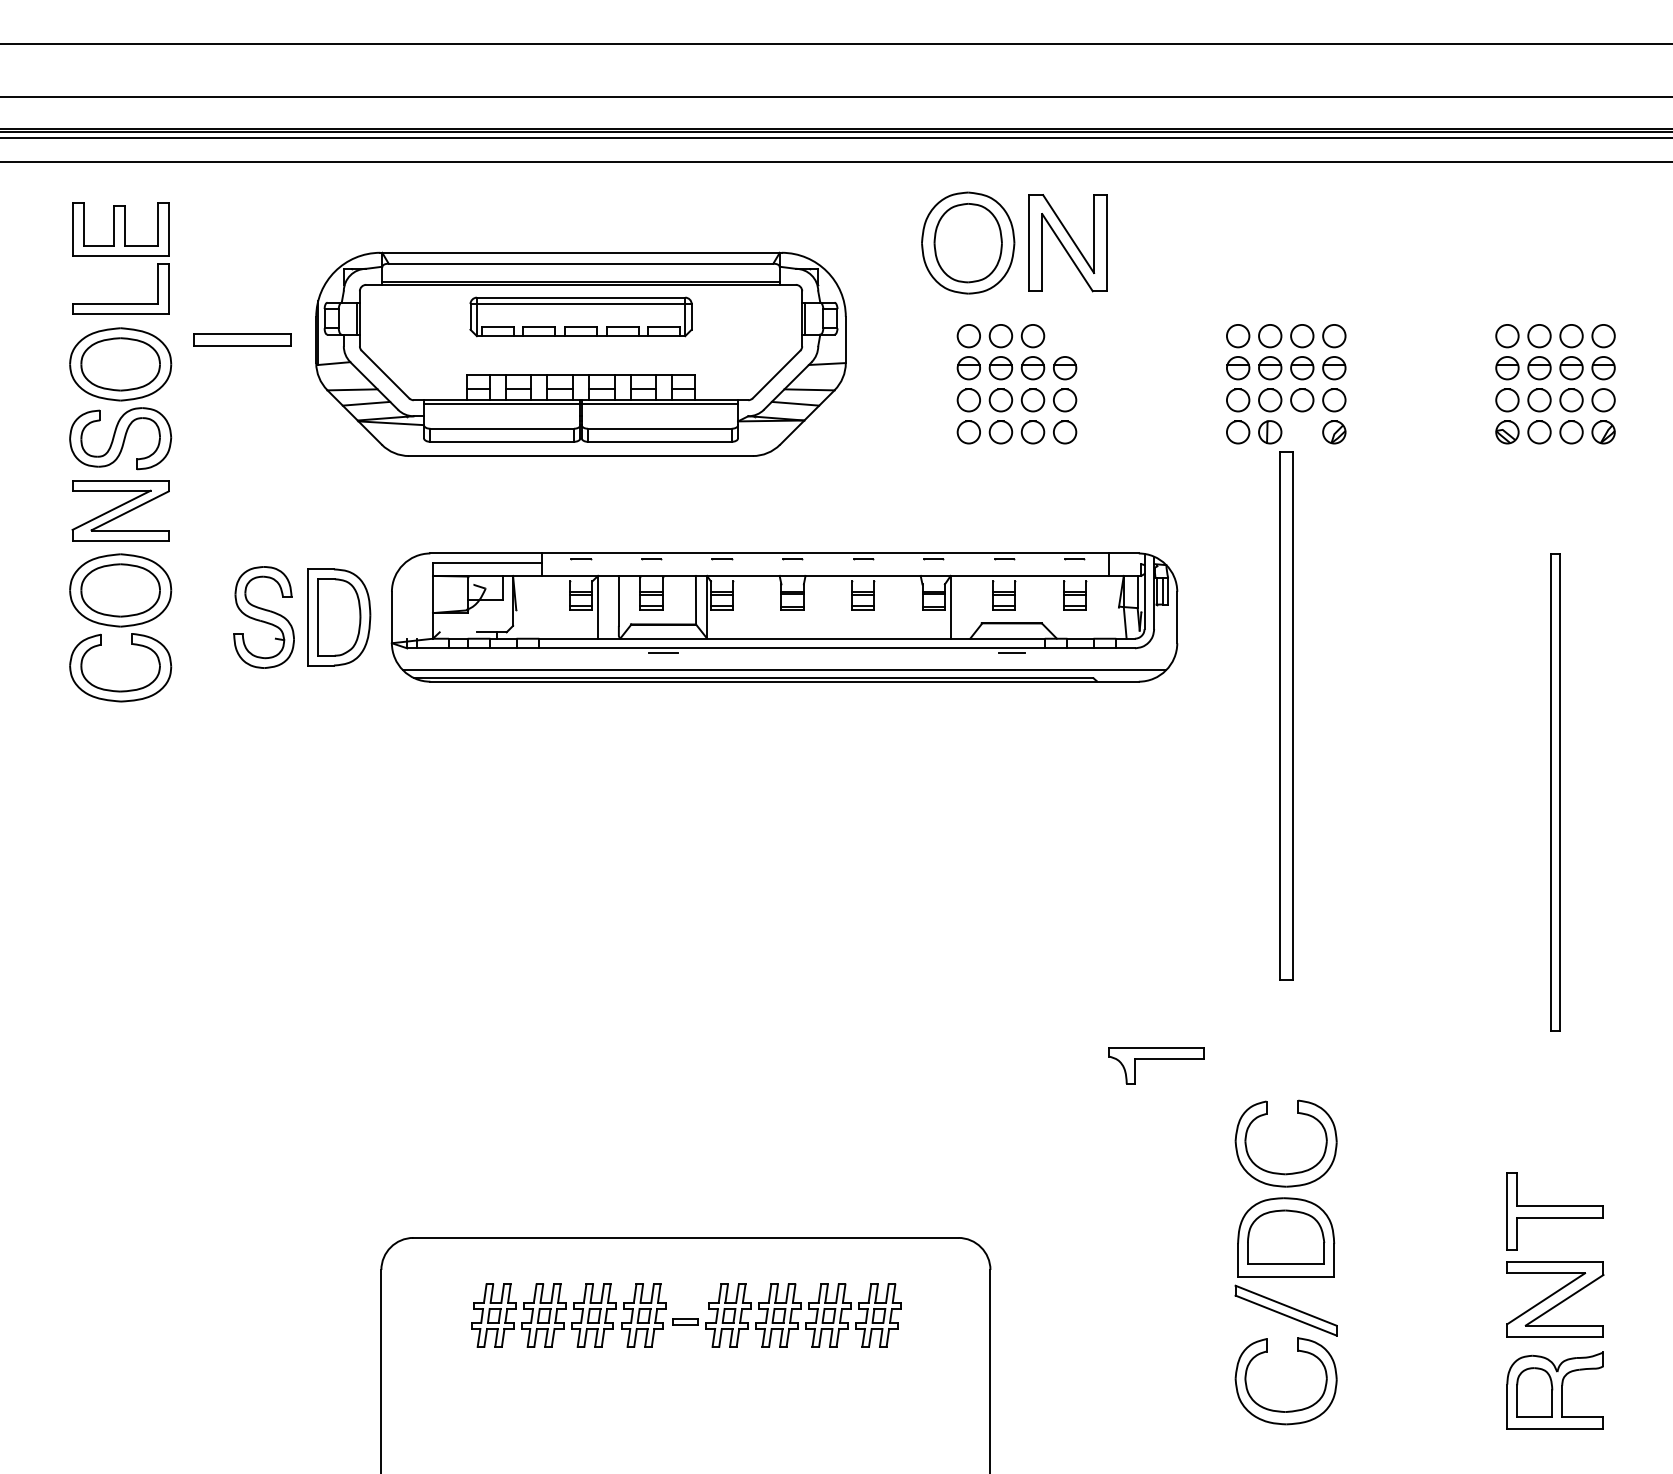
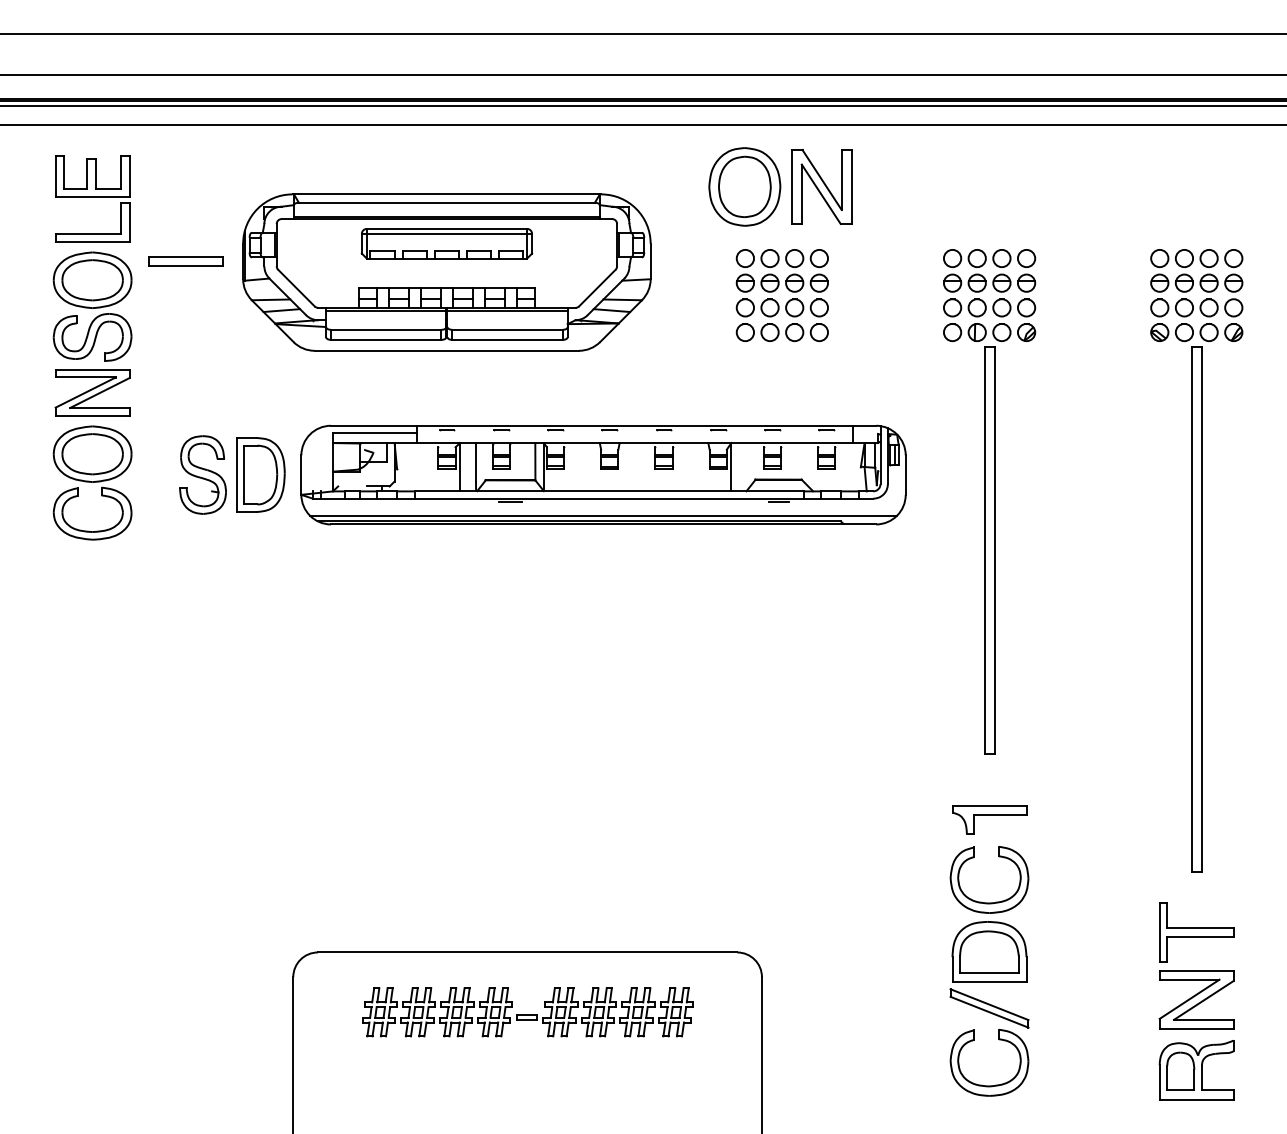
circle: (1065, 336) -> (819, 258), added
circle: (1302, 432) -> (1002, 332), added
part: (1555, 792) -> (1196, 609), size x1.43
part: (1156, 1065) -> (989, 819), moved

